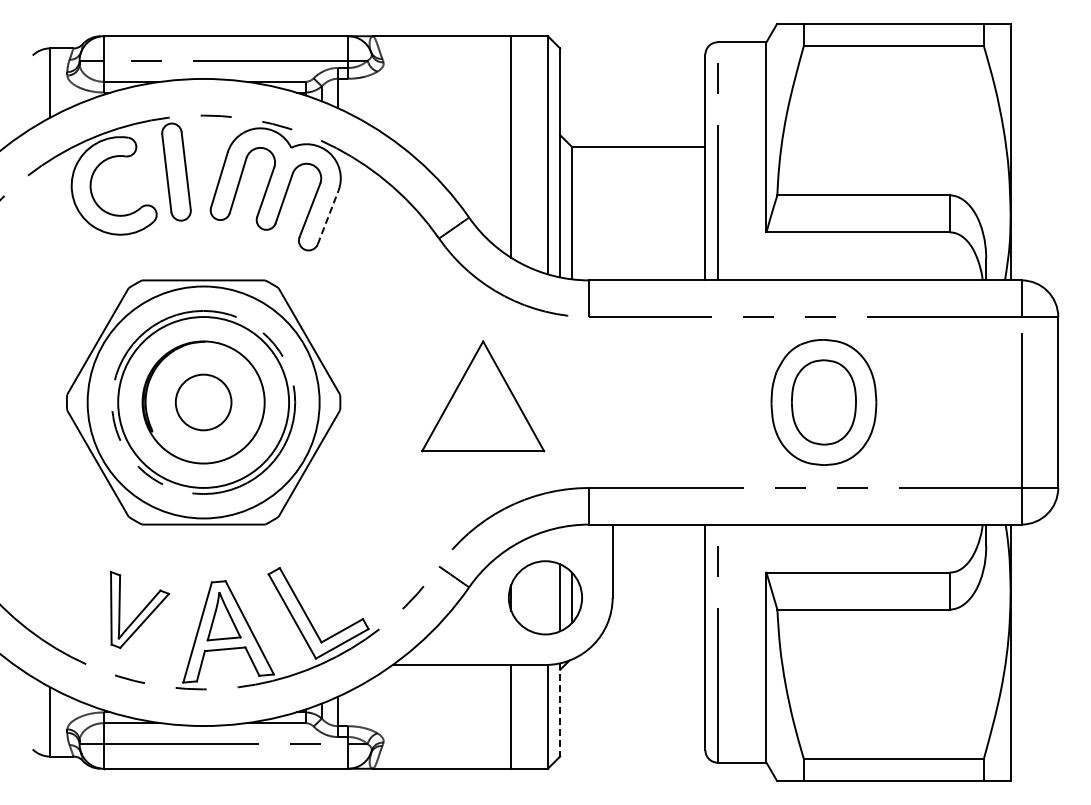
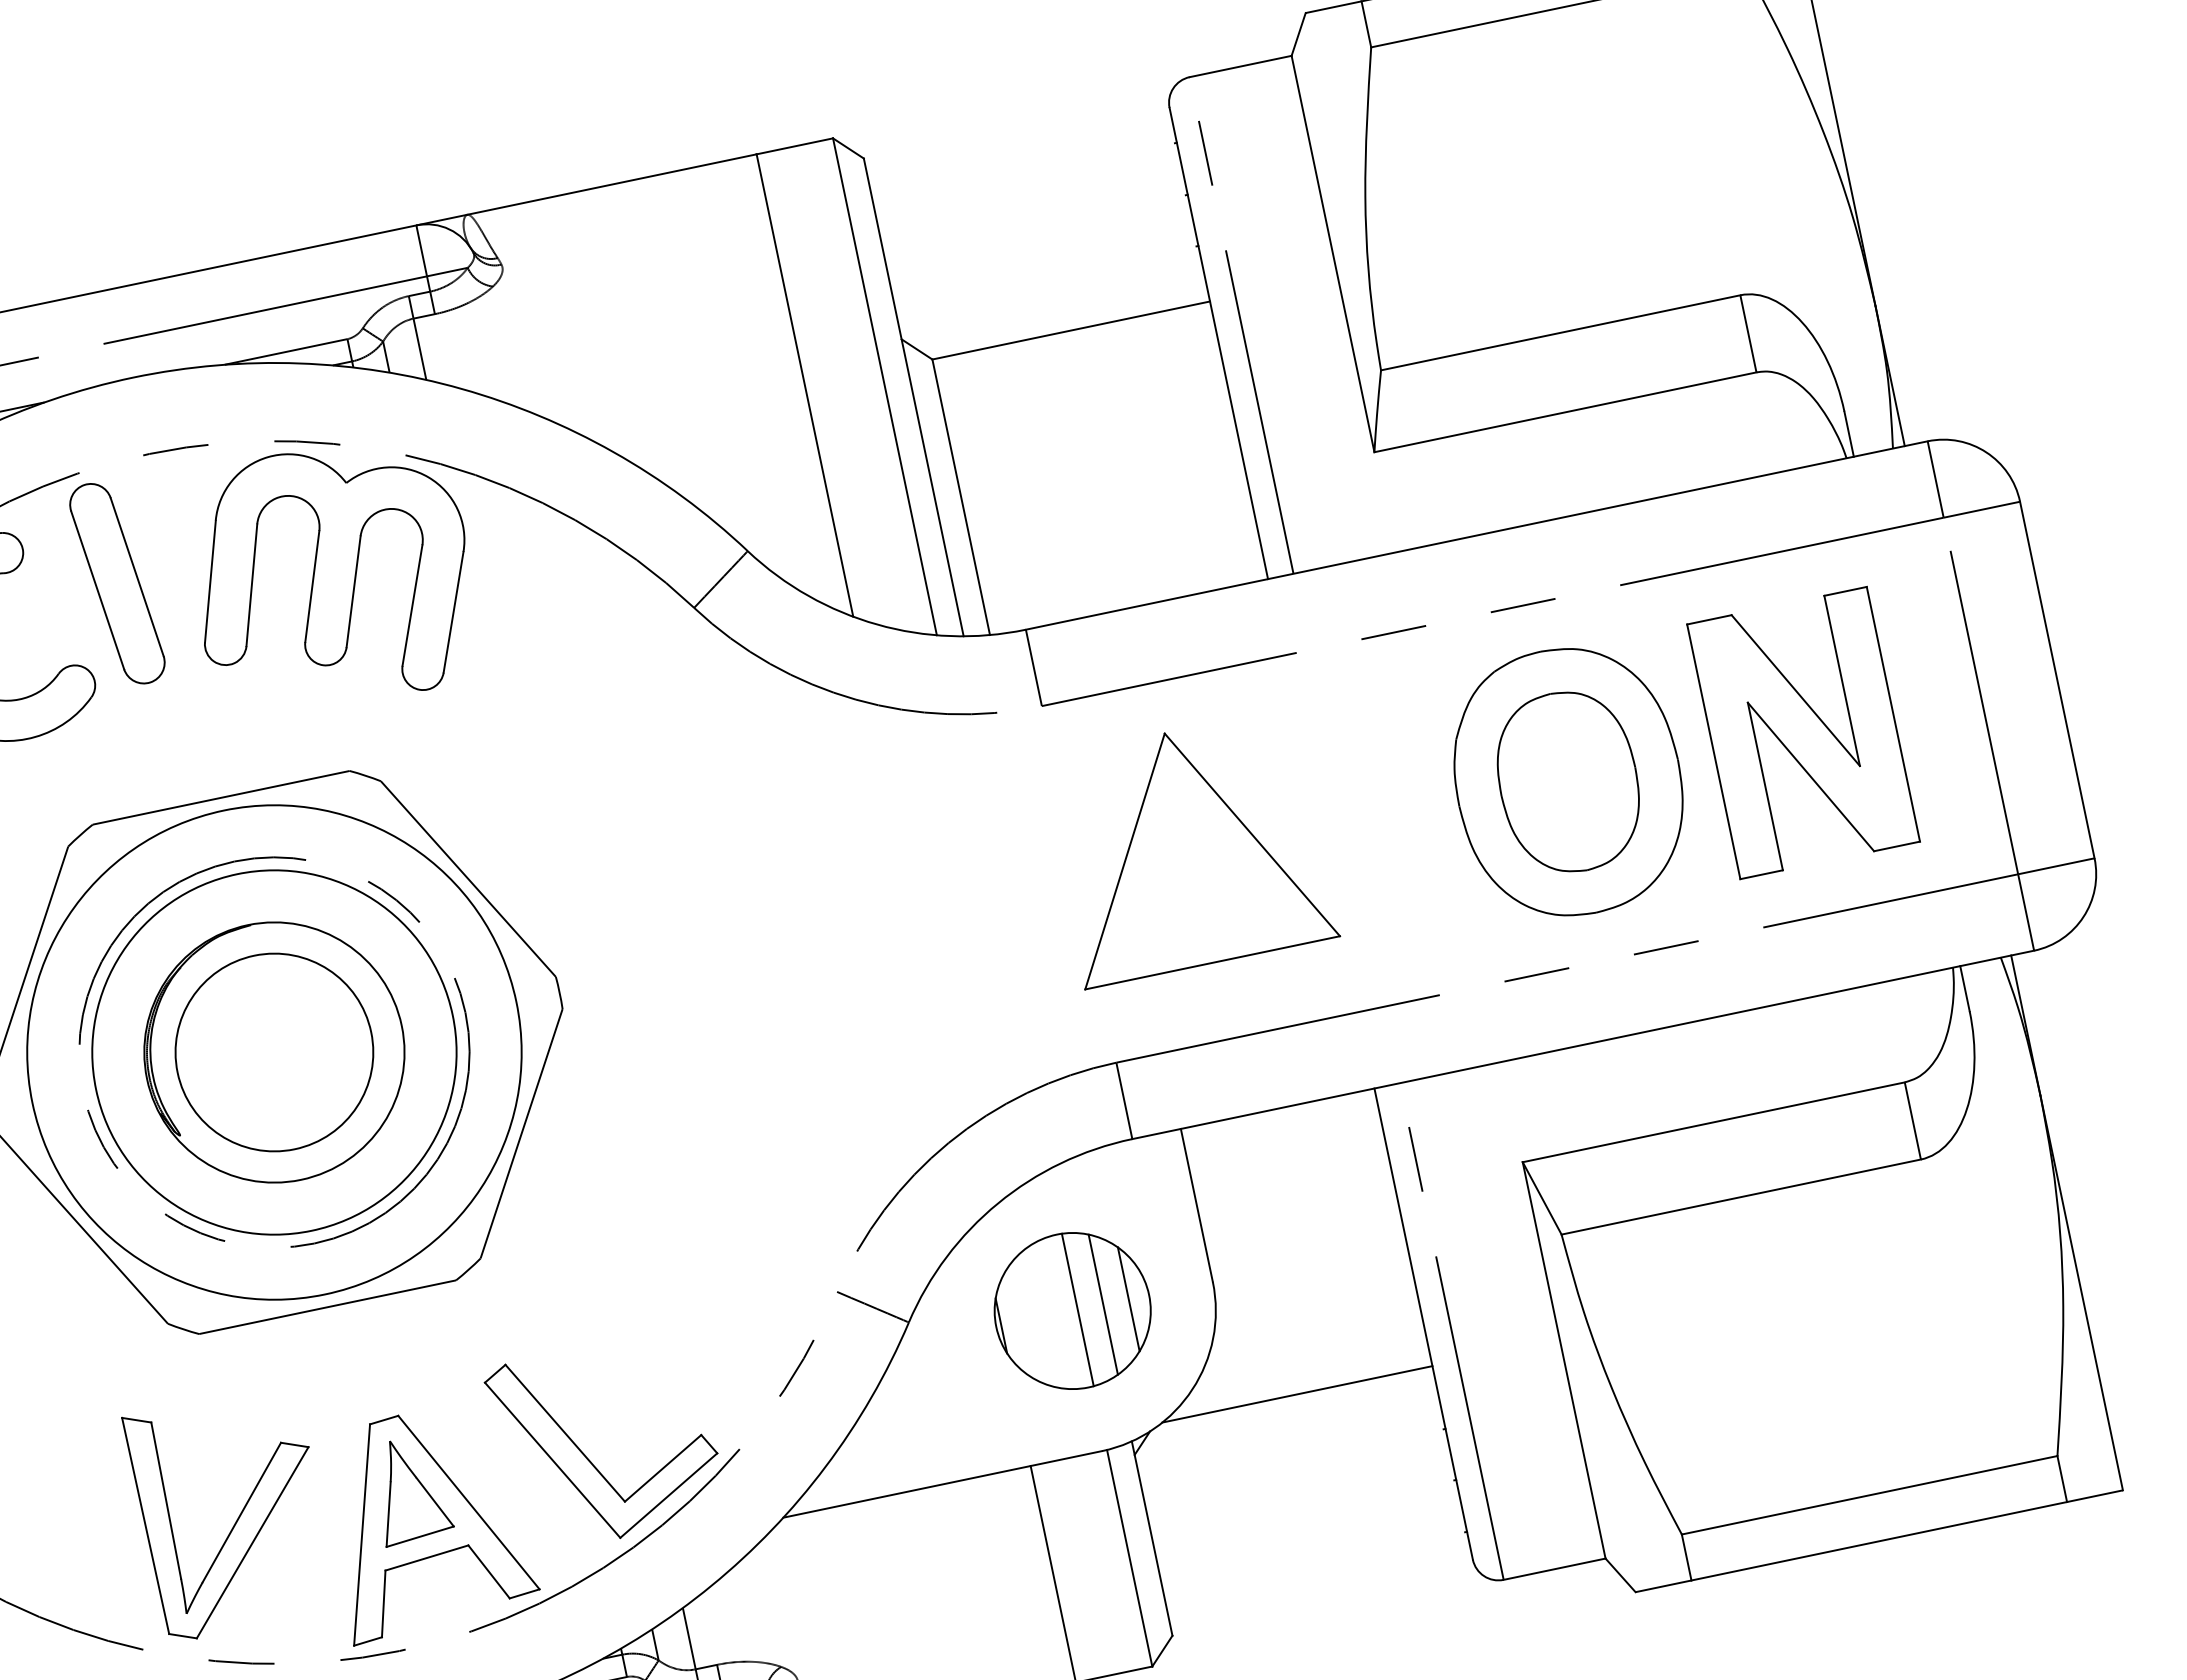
line: (328, 217) -> (454, 612), dashed -> solid
part: (483, 396) -> (1189, 848), moved
circle: (203, 402) -> (274, 1052), size x1.67
part: (936, 402) -> (1803, 733), added
line: (547, 597) -> (1076, 1309), added
part: (139, 609) -> (230, 1512), size x1.43
line: (640, 657) -> (1296, 1394), added
line: (560, 709) -> (1152, 1537), dashed -> solid

